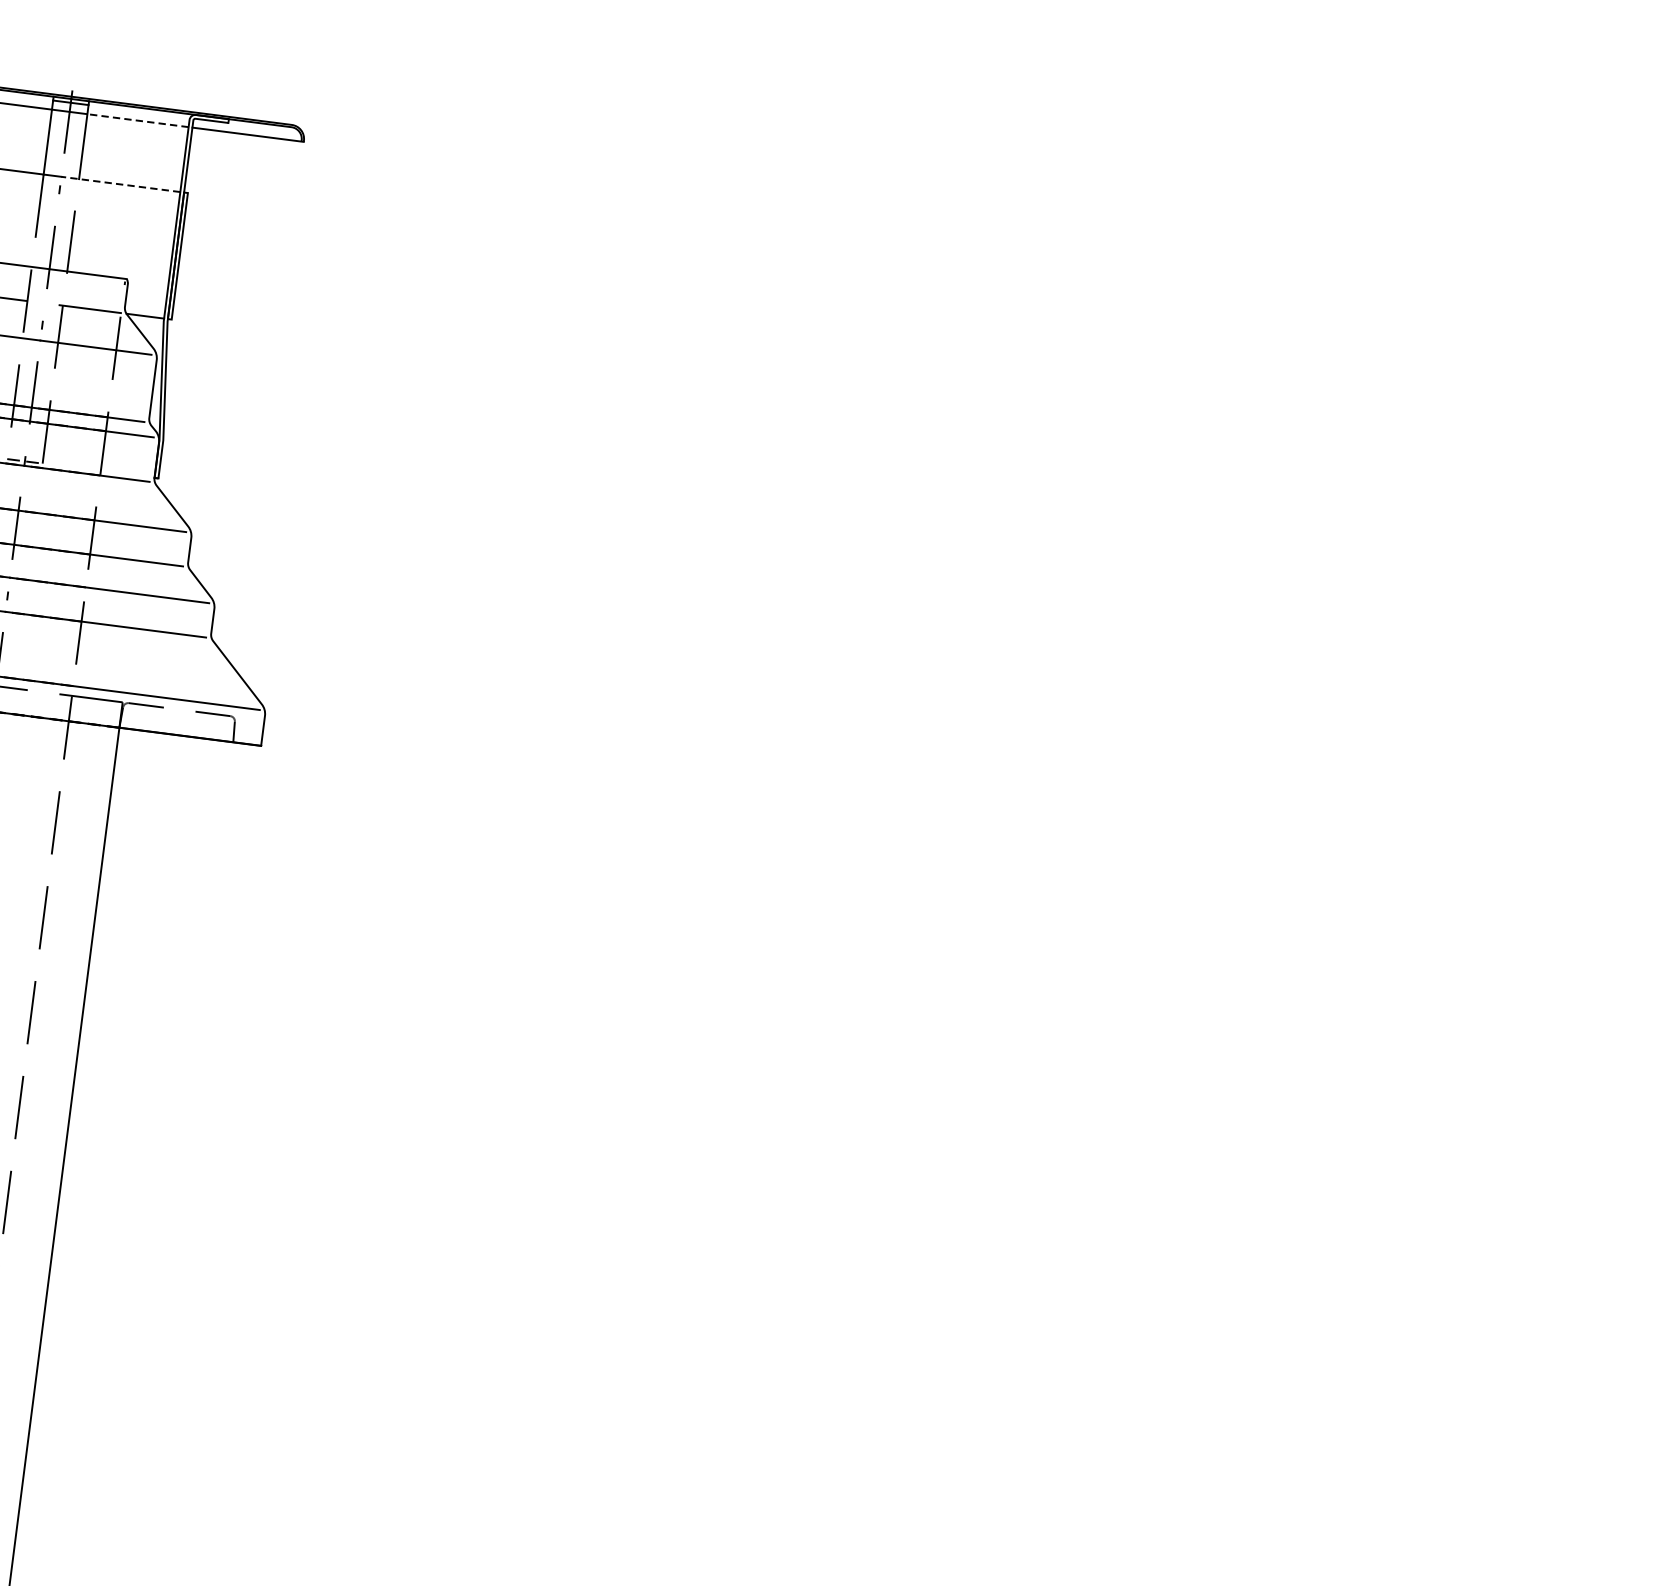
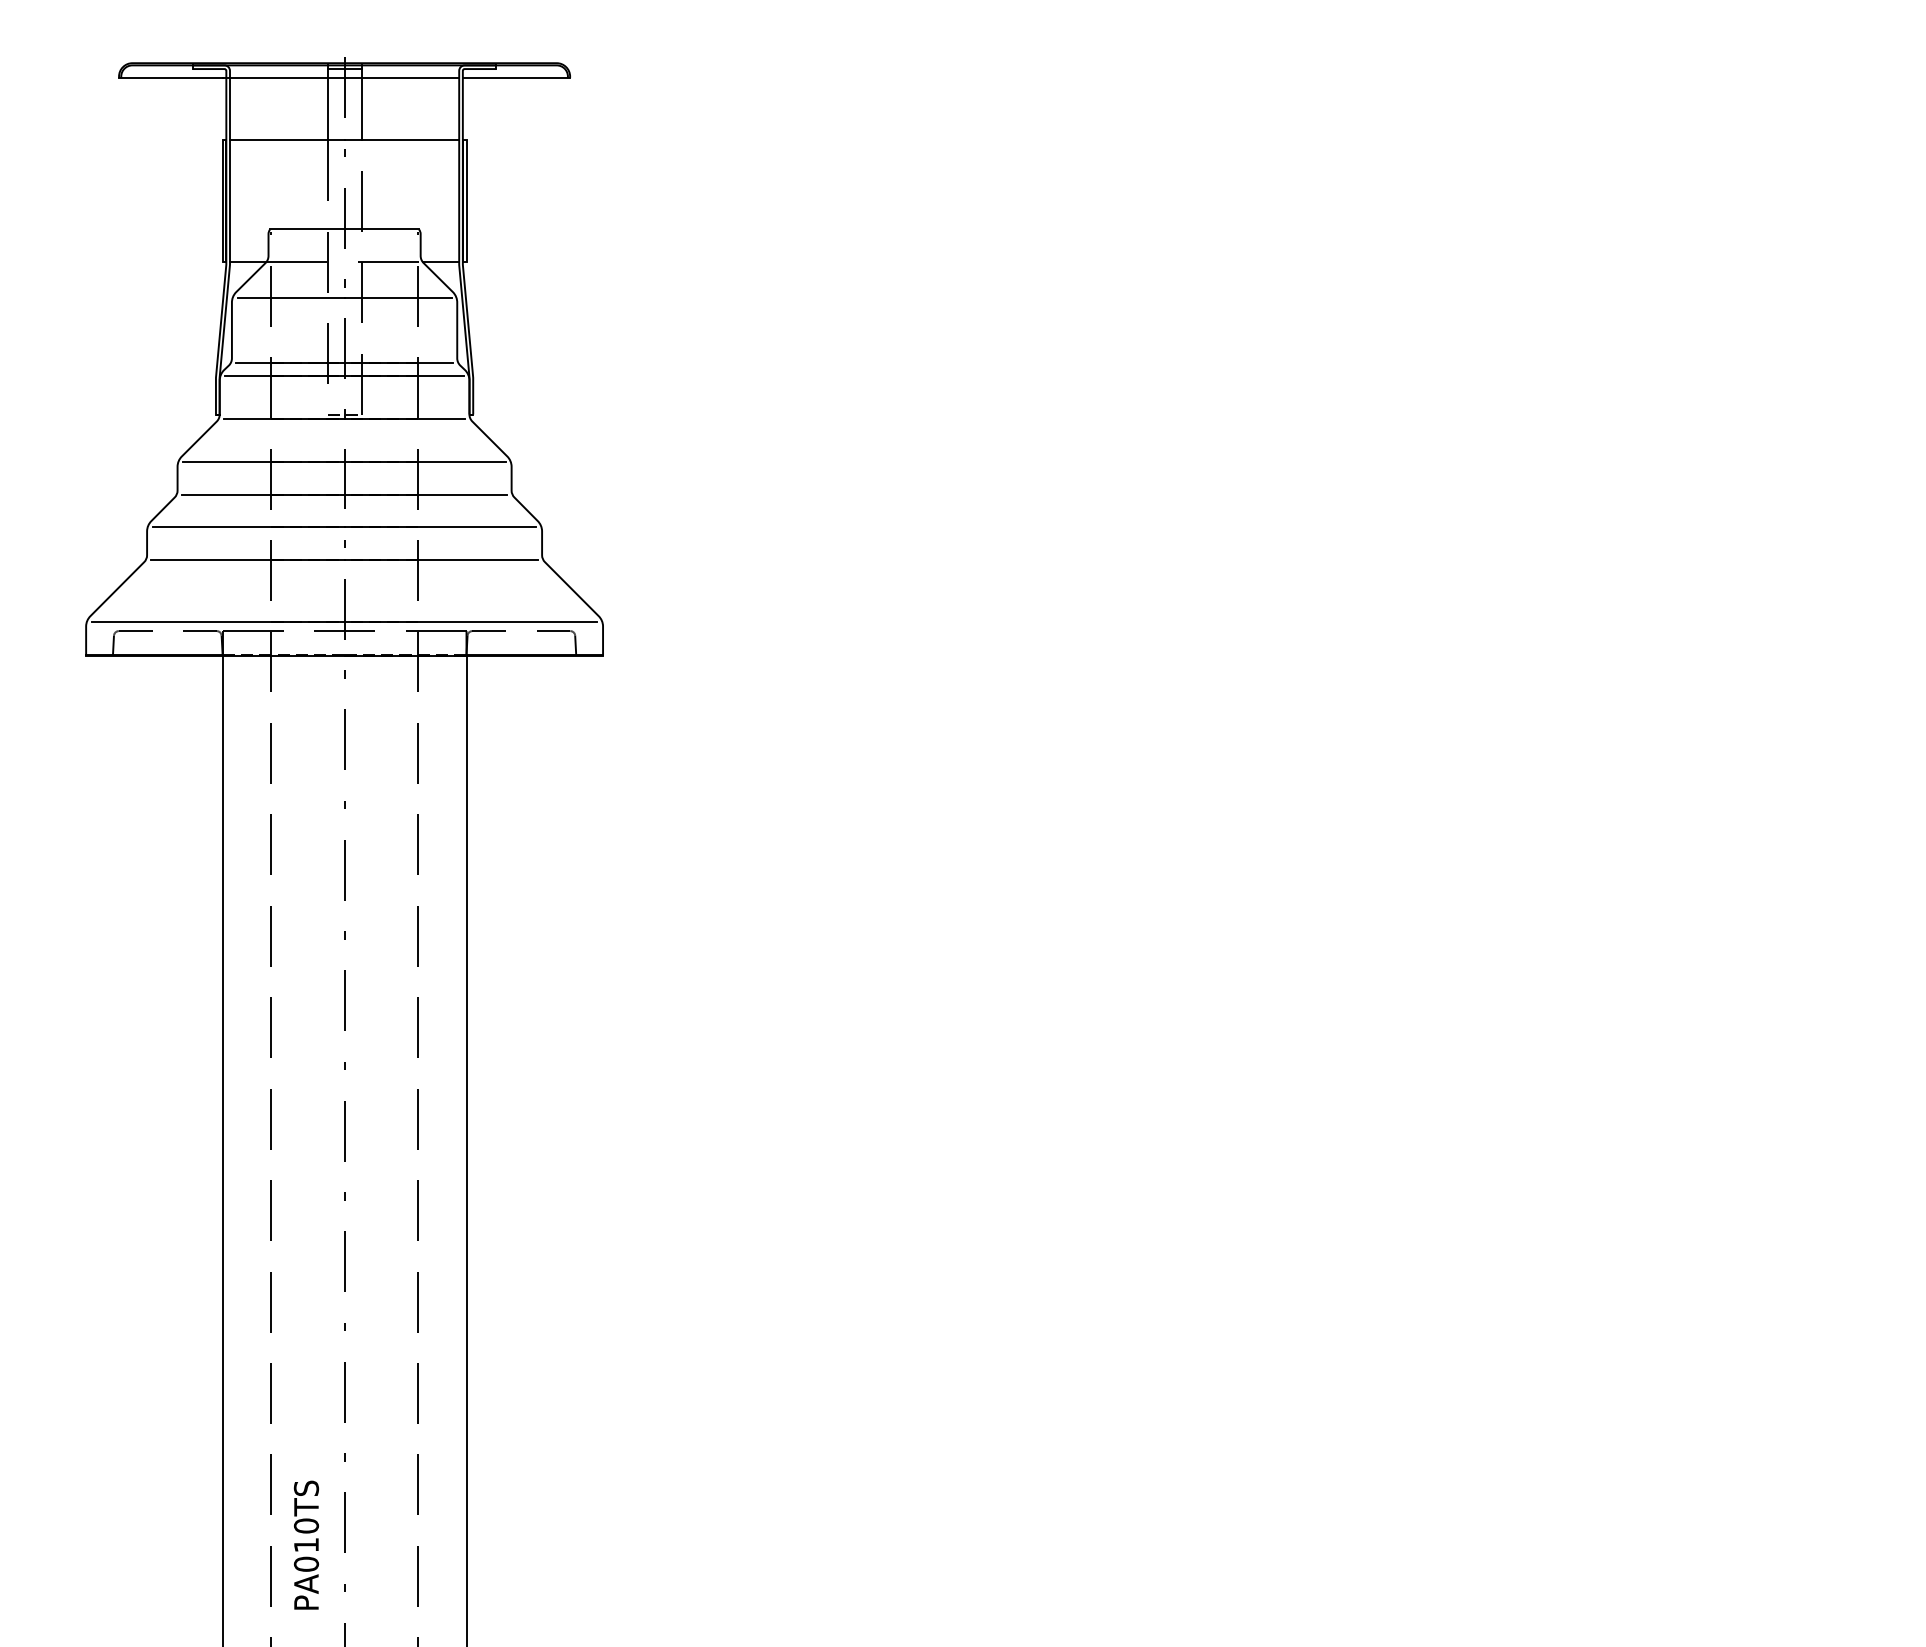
line: (138, 120) -> (410, 77), dashed -> solid
line: (120, 184) -> (401, 140), dashed -> solid

